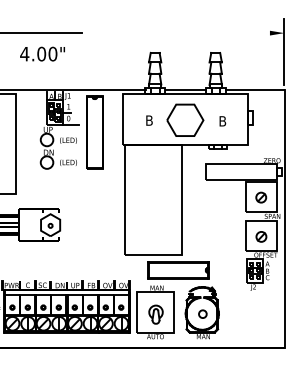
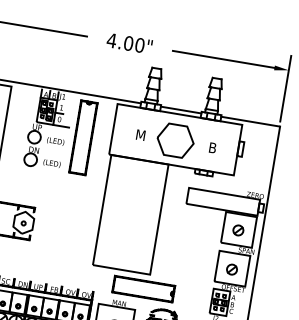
line: (218, 33) -> (223, 59), added
text: (42, 53) -> (129, 43), moved
text: (150, 120) -> (140, 135), B -> M

